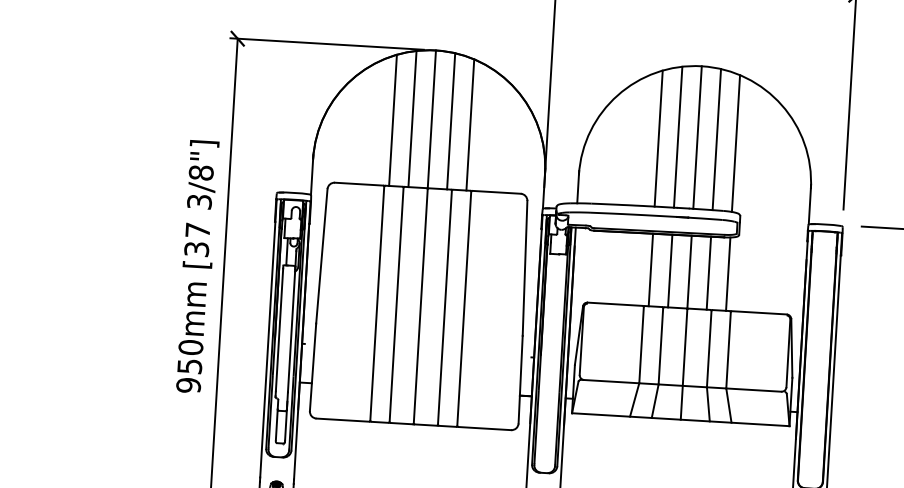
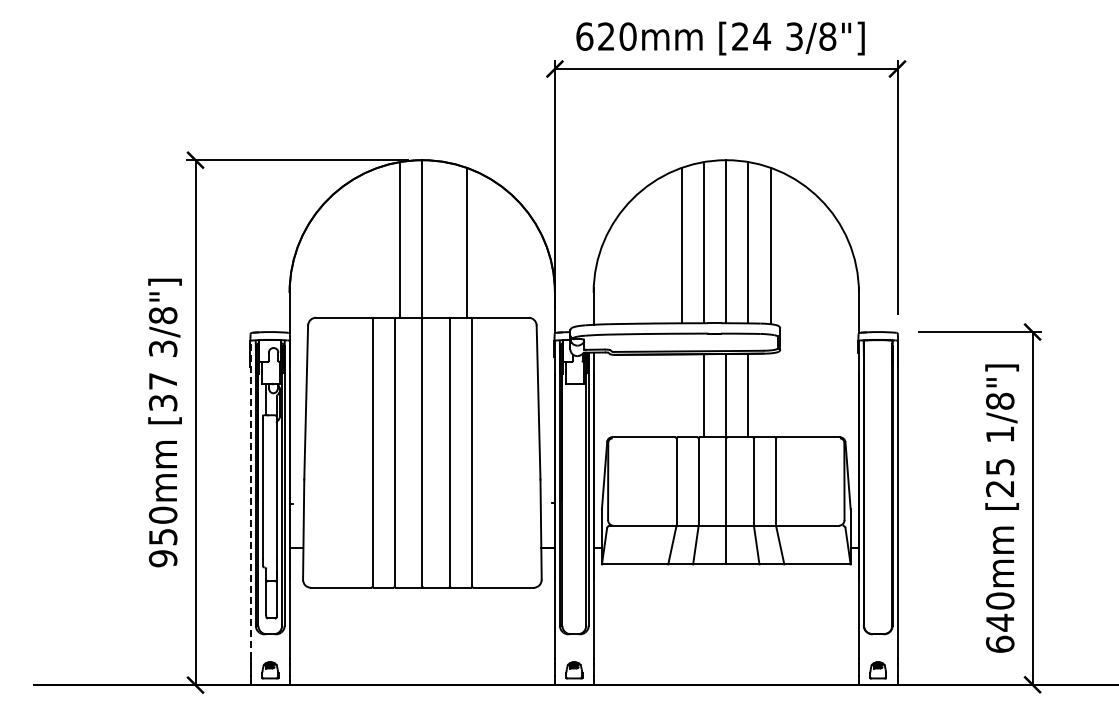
line: (393, 120) -> (378, 242), removed
line: (451, 120) -> (444, 239), removed
line: (651, 269) -> (682, 395), removed
line: (728, 274) -> (770, 395), removed
line: (268, 338) -> (250, 499), solid -> dashed

